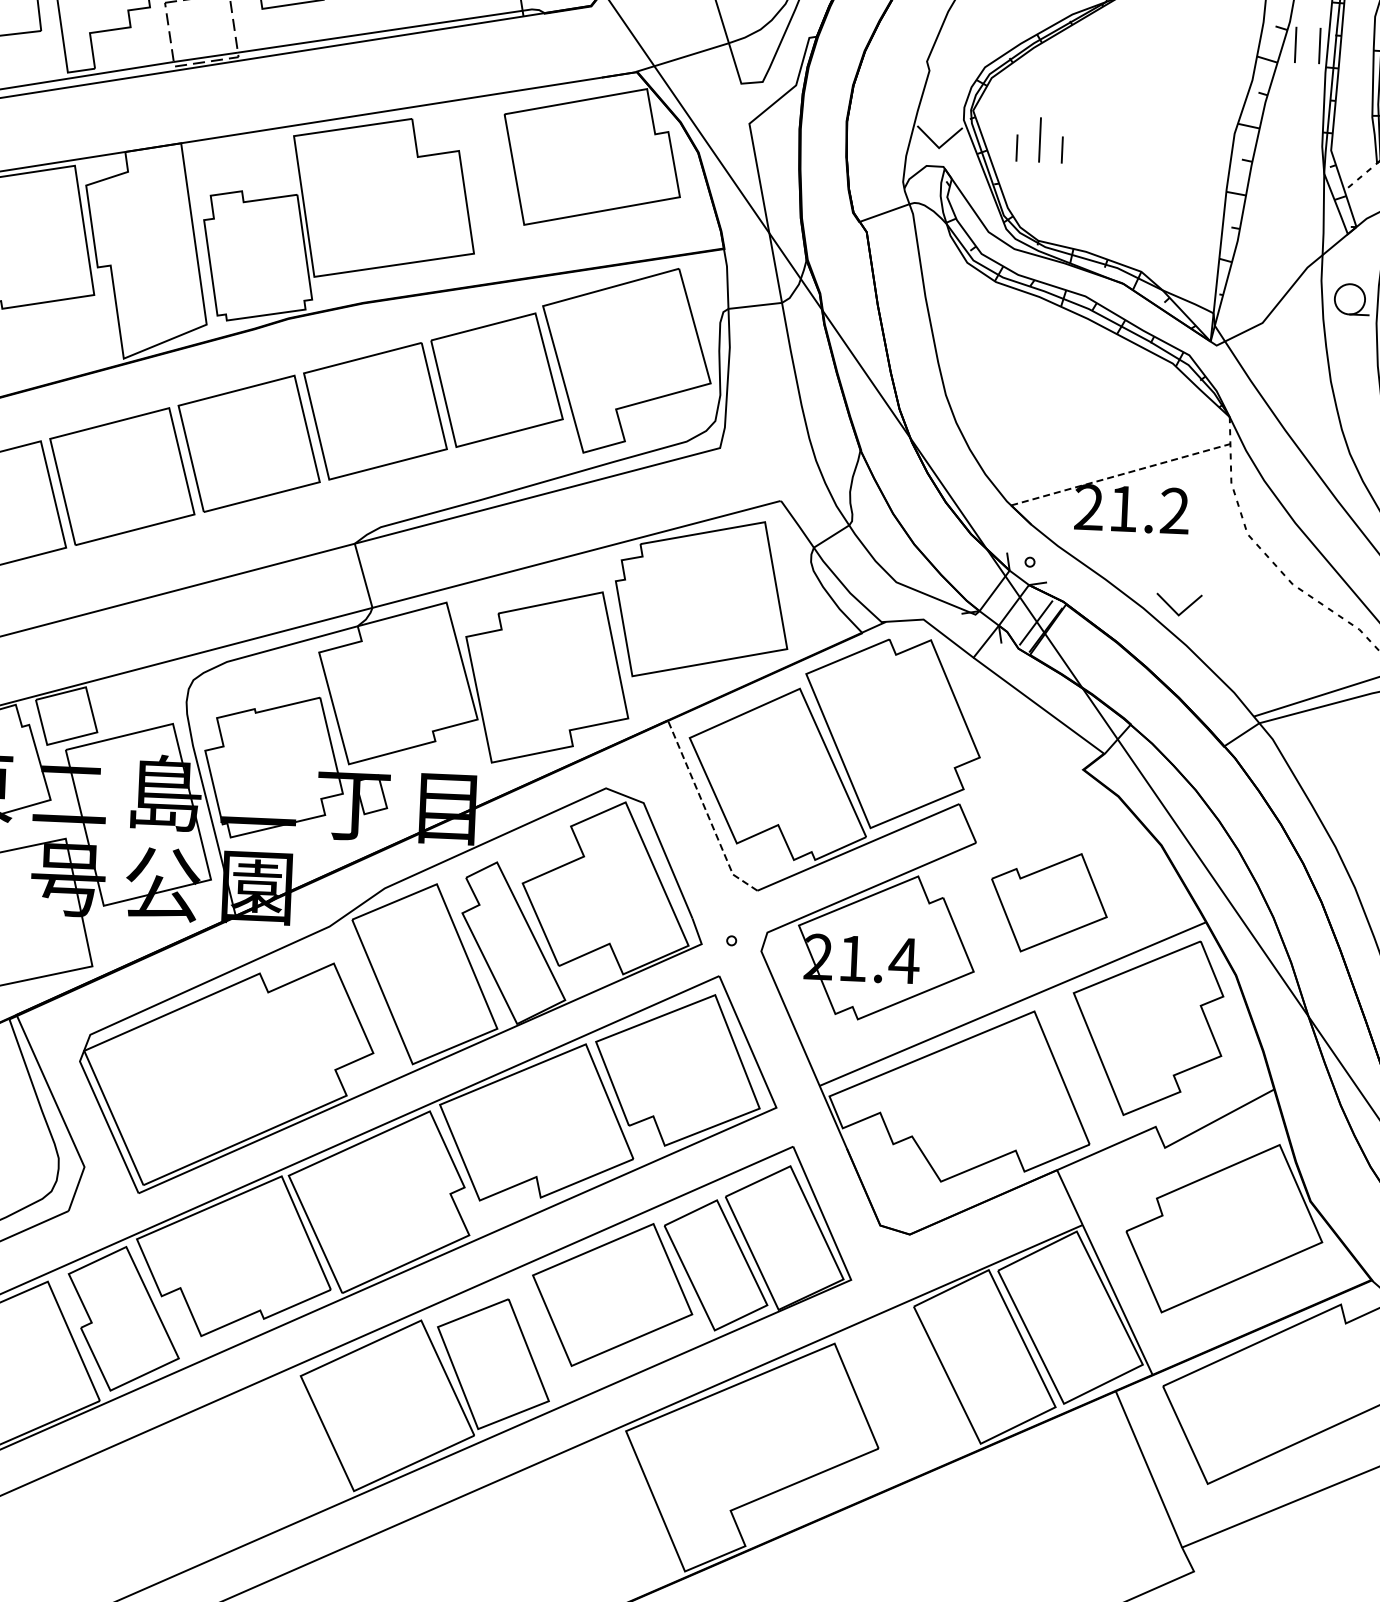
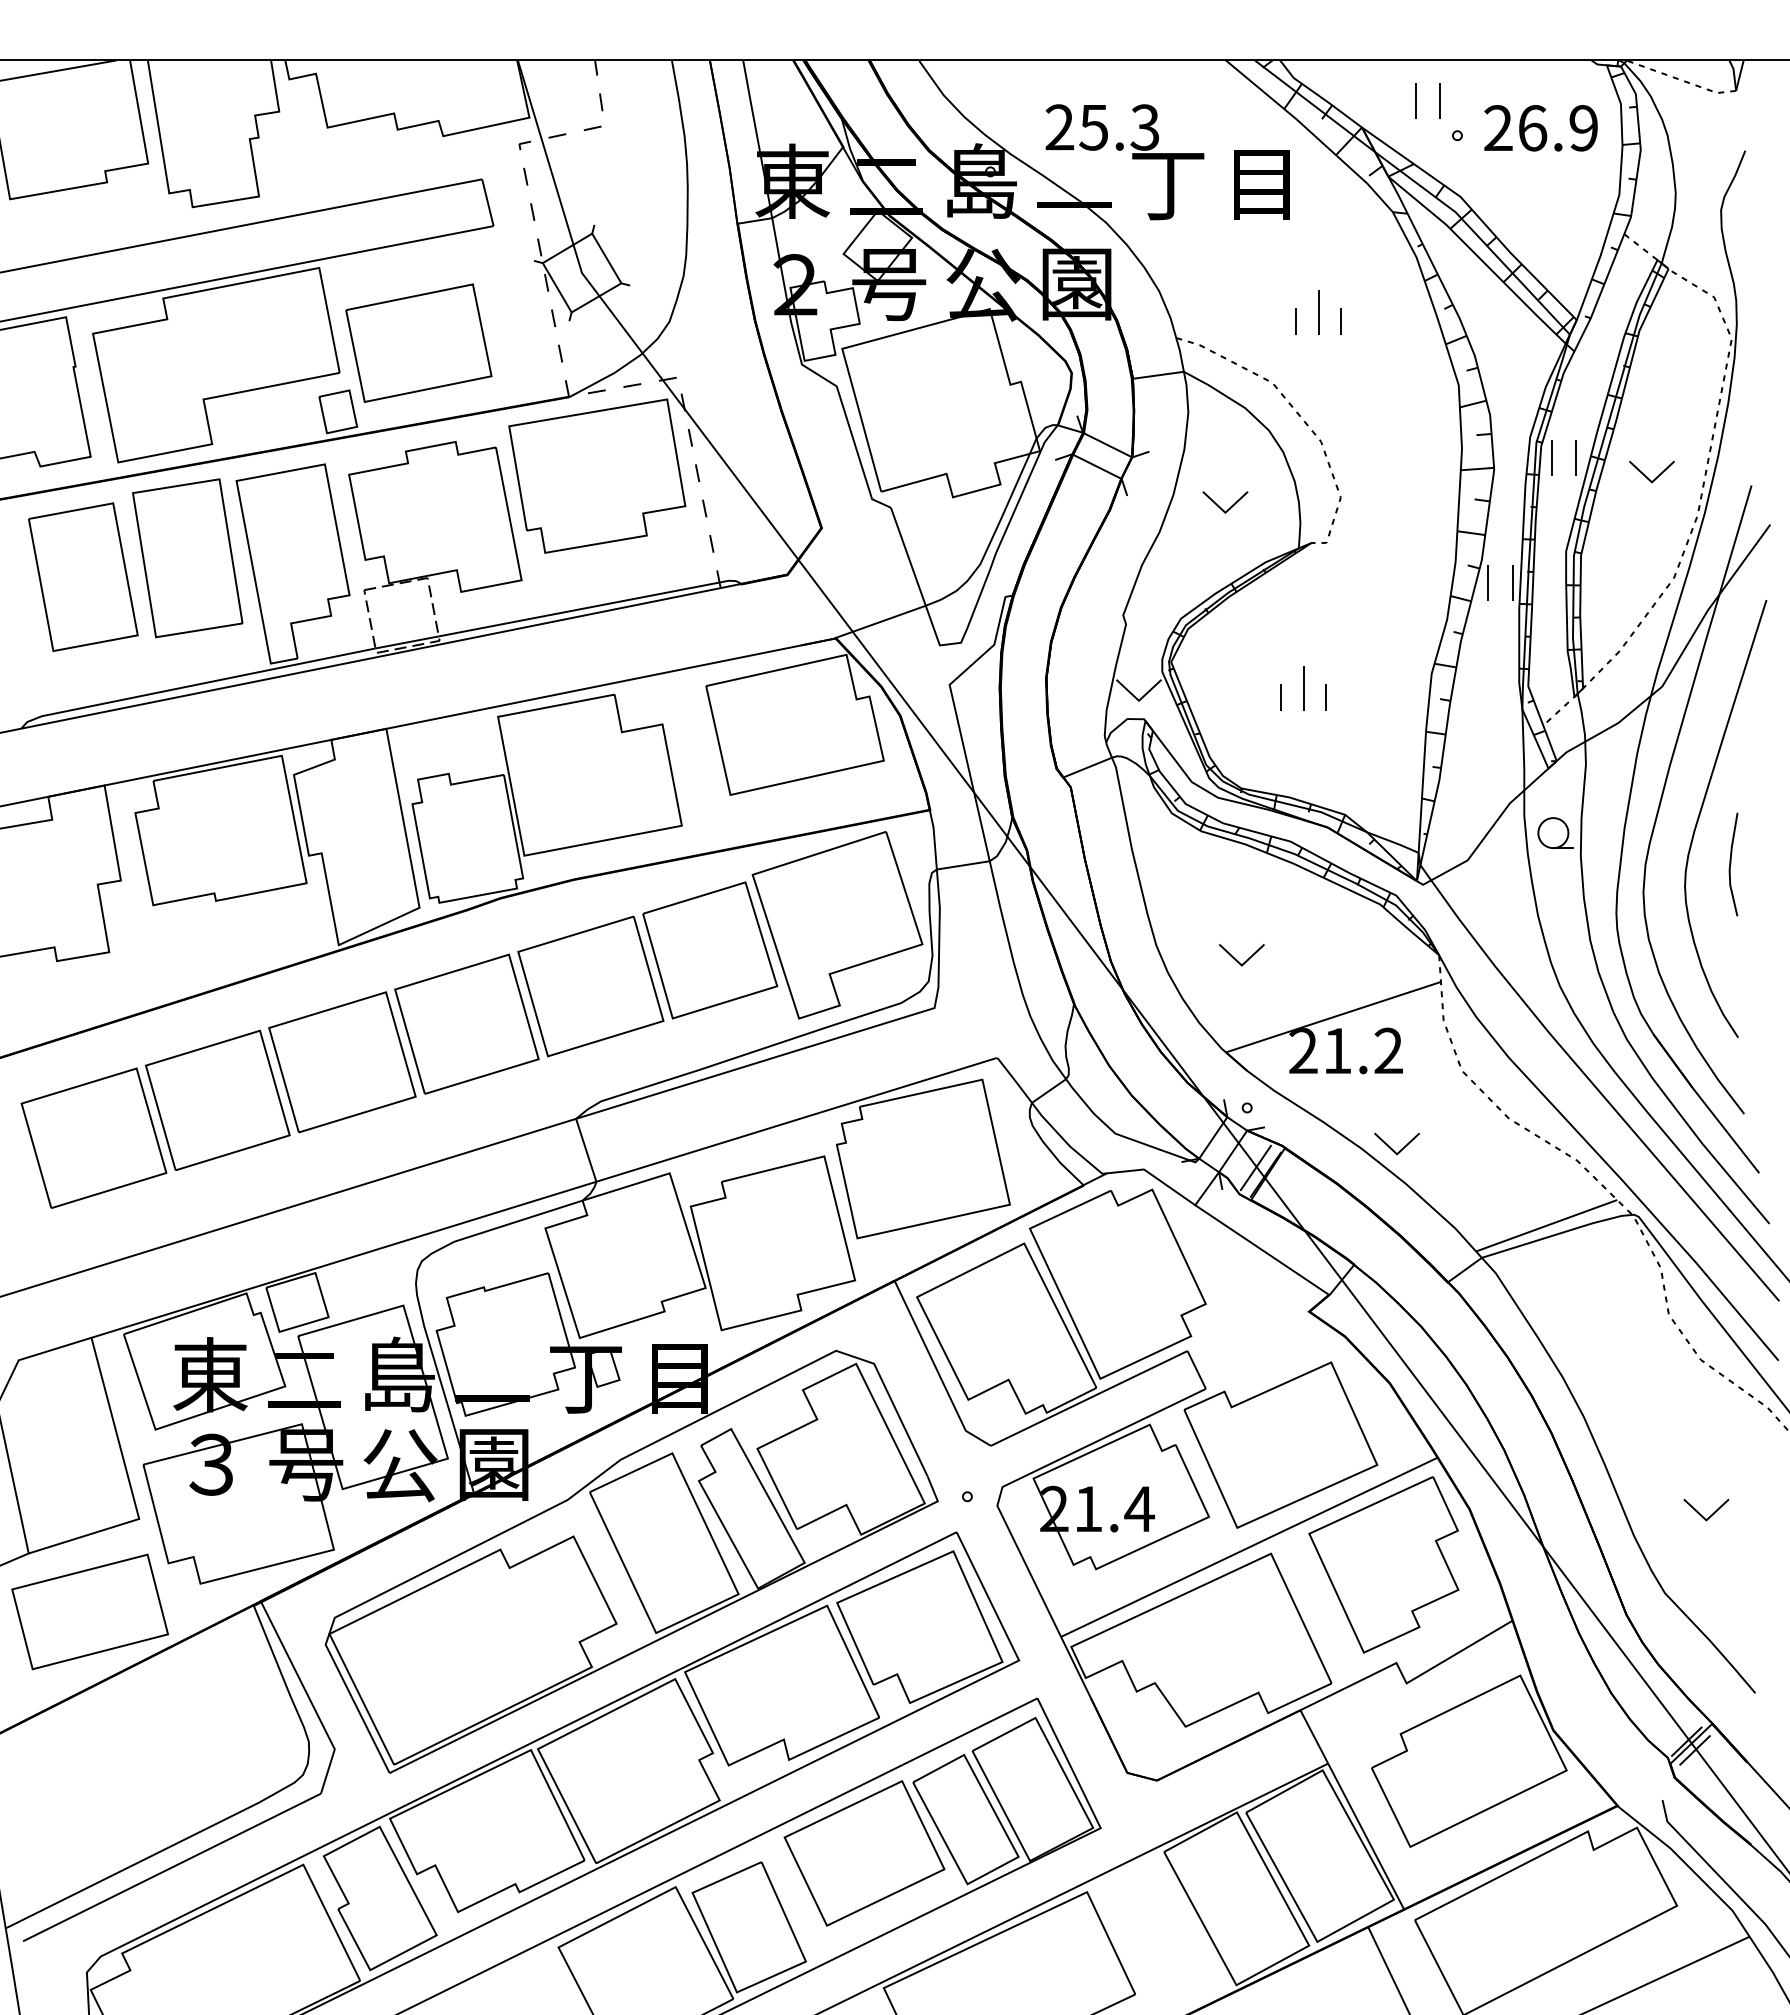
part: (1039, 140) -> (1303, 688), moved
part: (1028, 414) -> (1239, 961), added
line: (1120, 475) -> (1333, 1017), dashed -> solid
line: (706, 811) -> (936, 1369), dashed -> solid
part: (1048, 902) -> (1280, 1444), size x1.67

